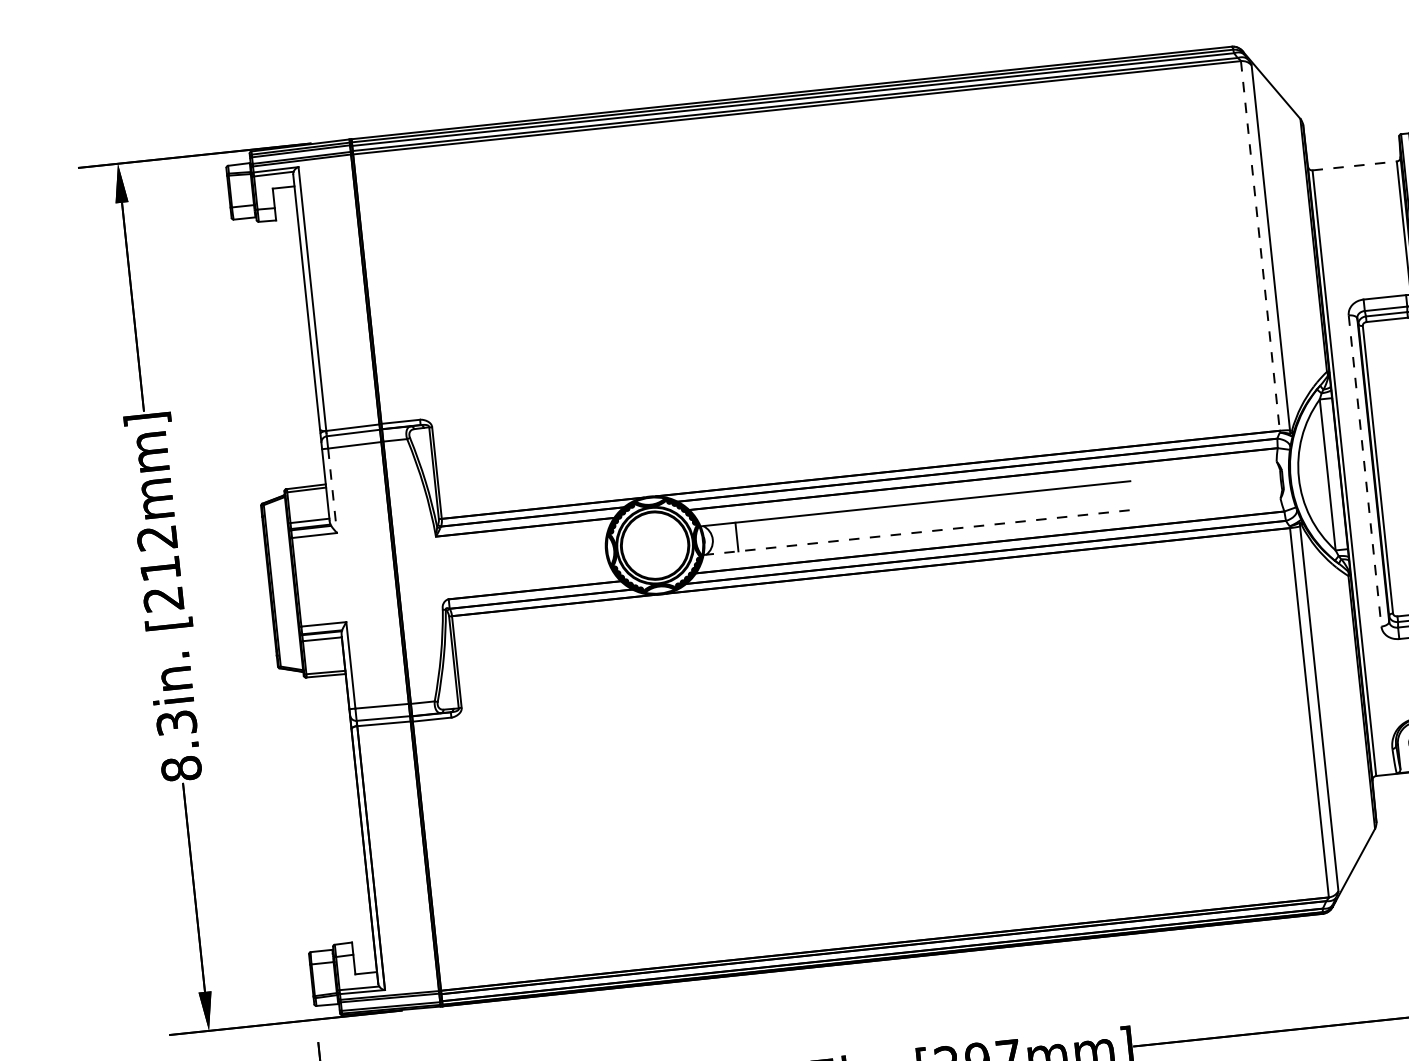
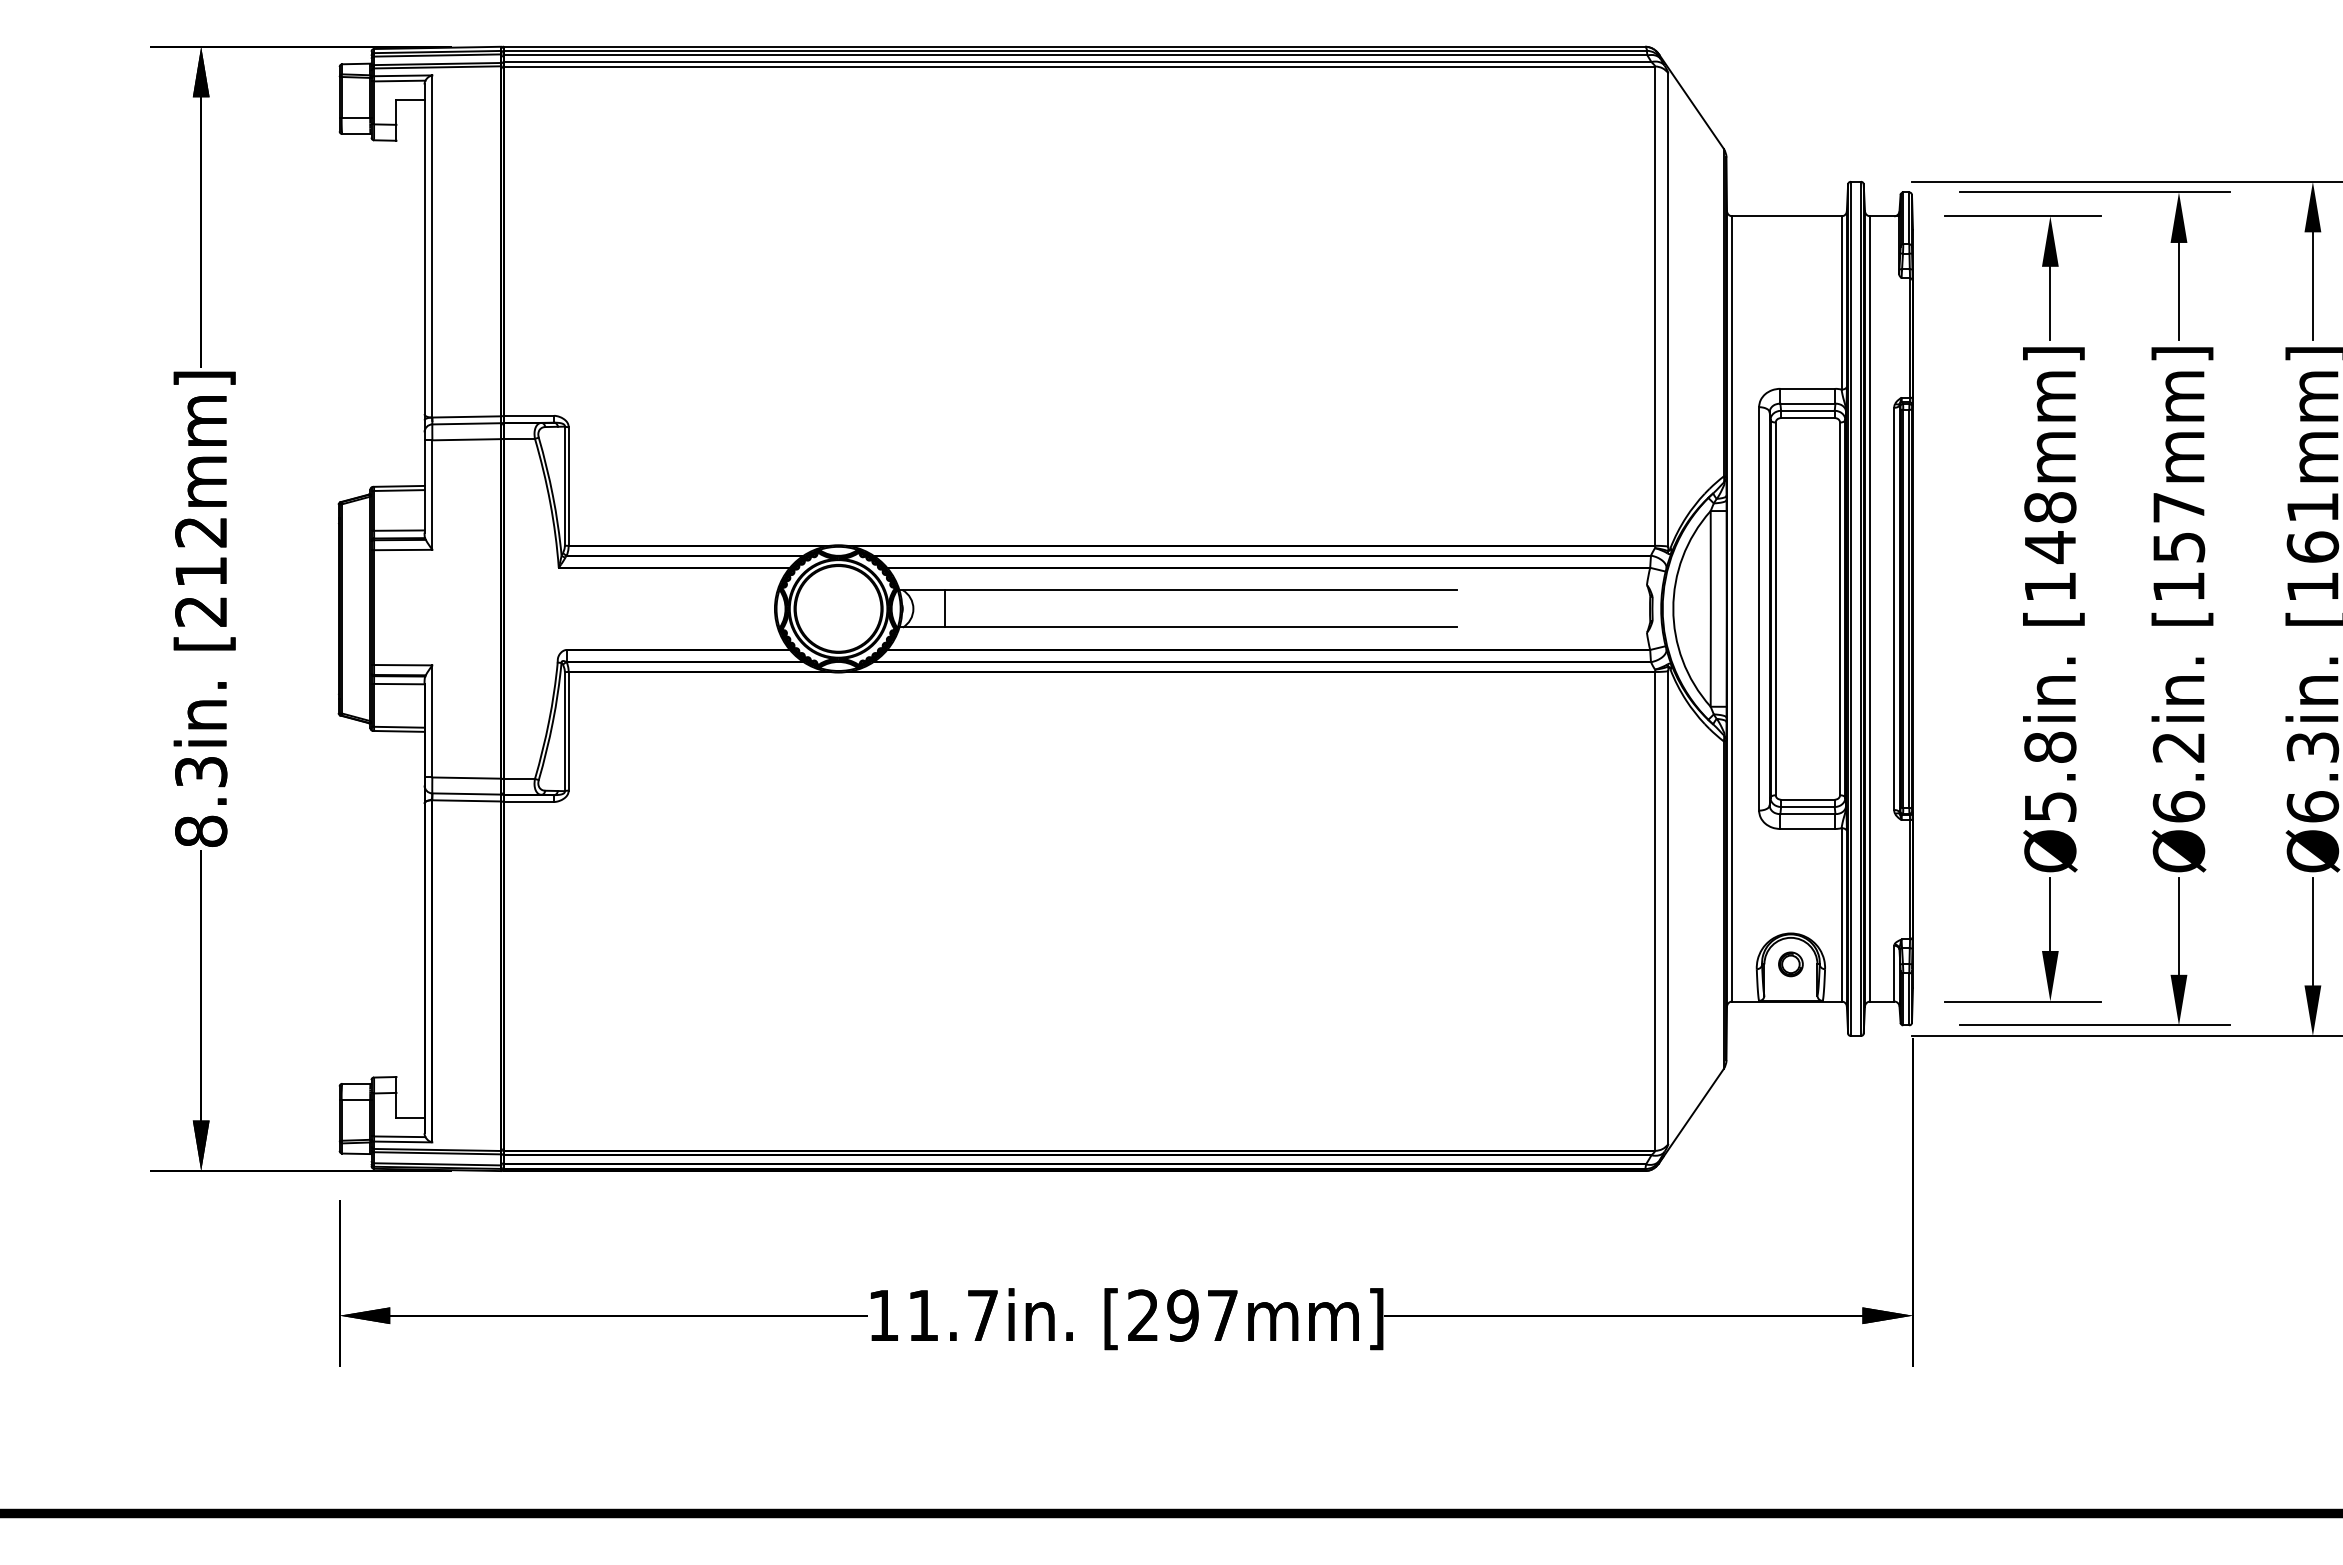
line: (1354, 166) -> (1786, 216), dashed -> solid
line: (1260, 246) -> (1655, 306), dashed -> solid
line: (1365, 470) -> (1759, 608), dashed -> solid
line: (332, 491) -> (432, 495), dashed -> solid
line: (918, 532) -> (1178, 627), dashed -> solid

